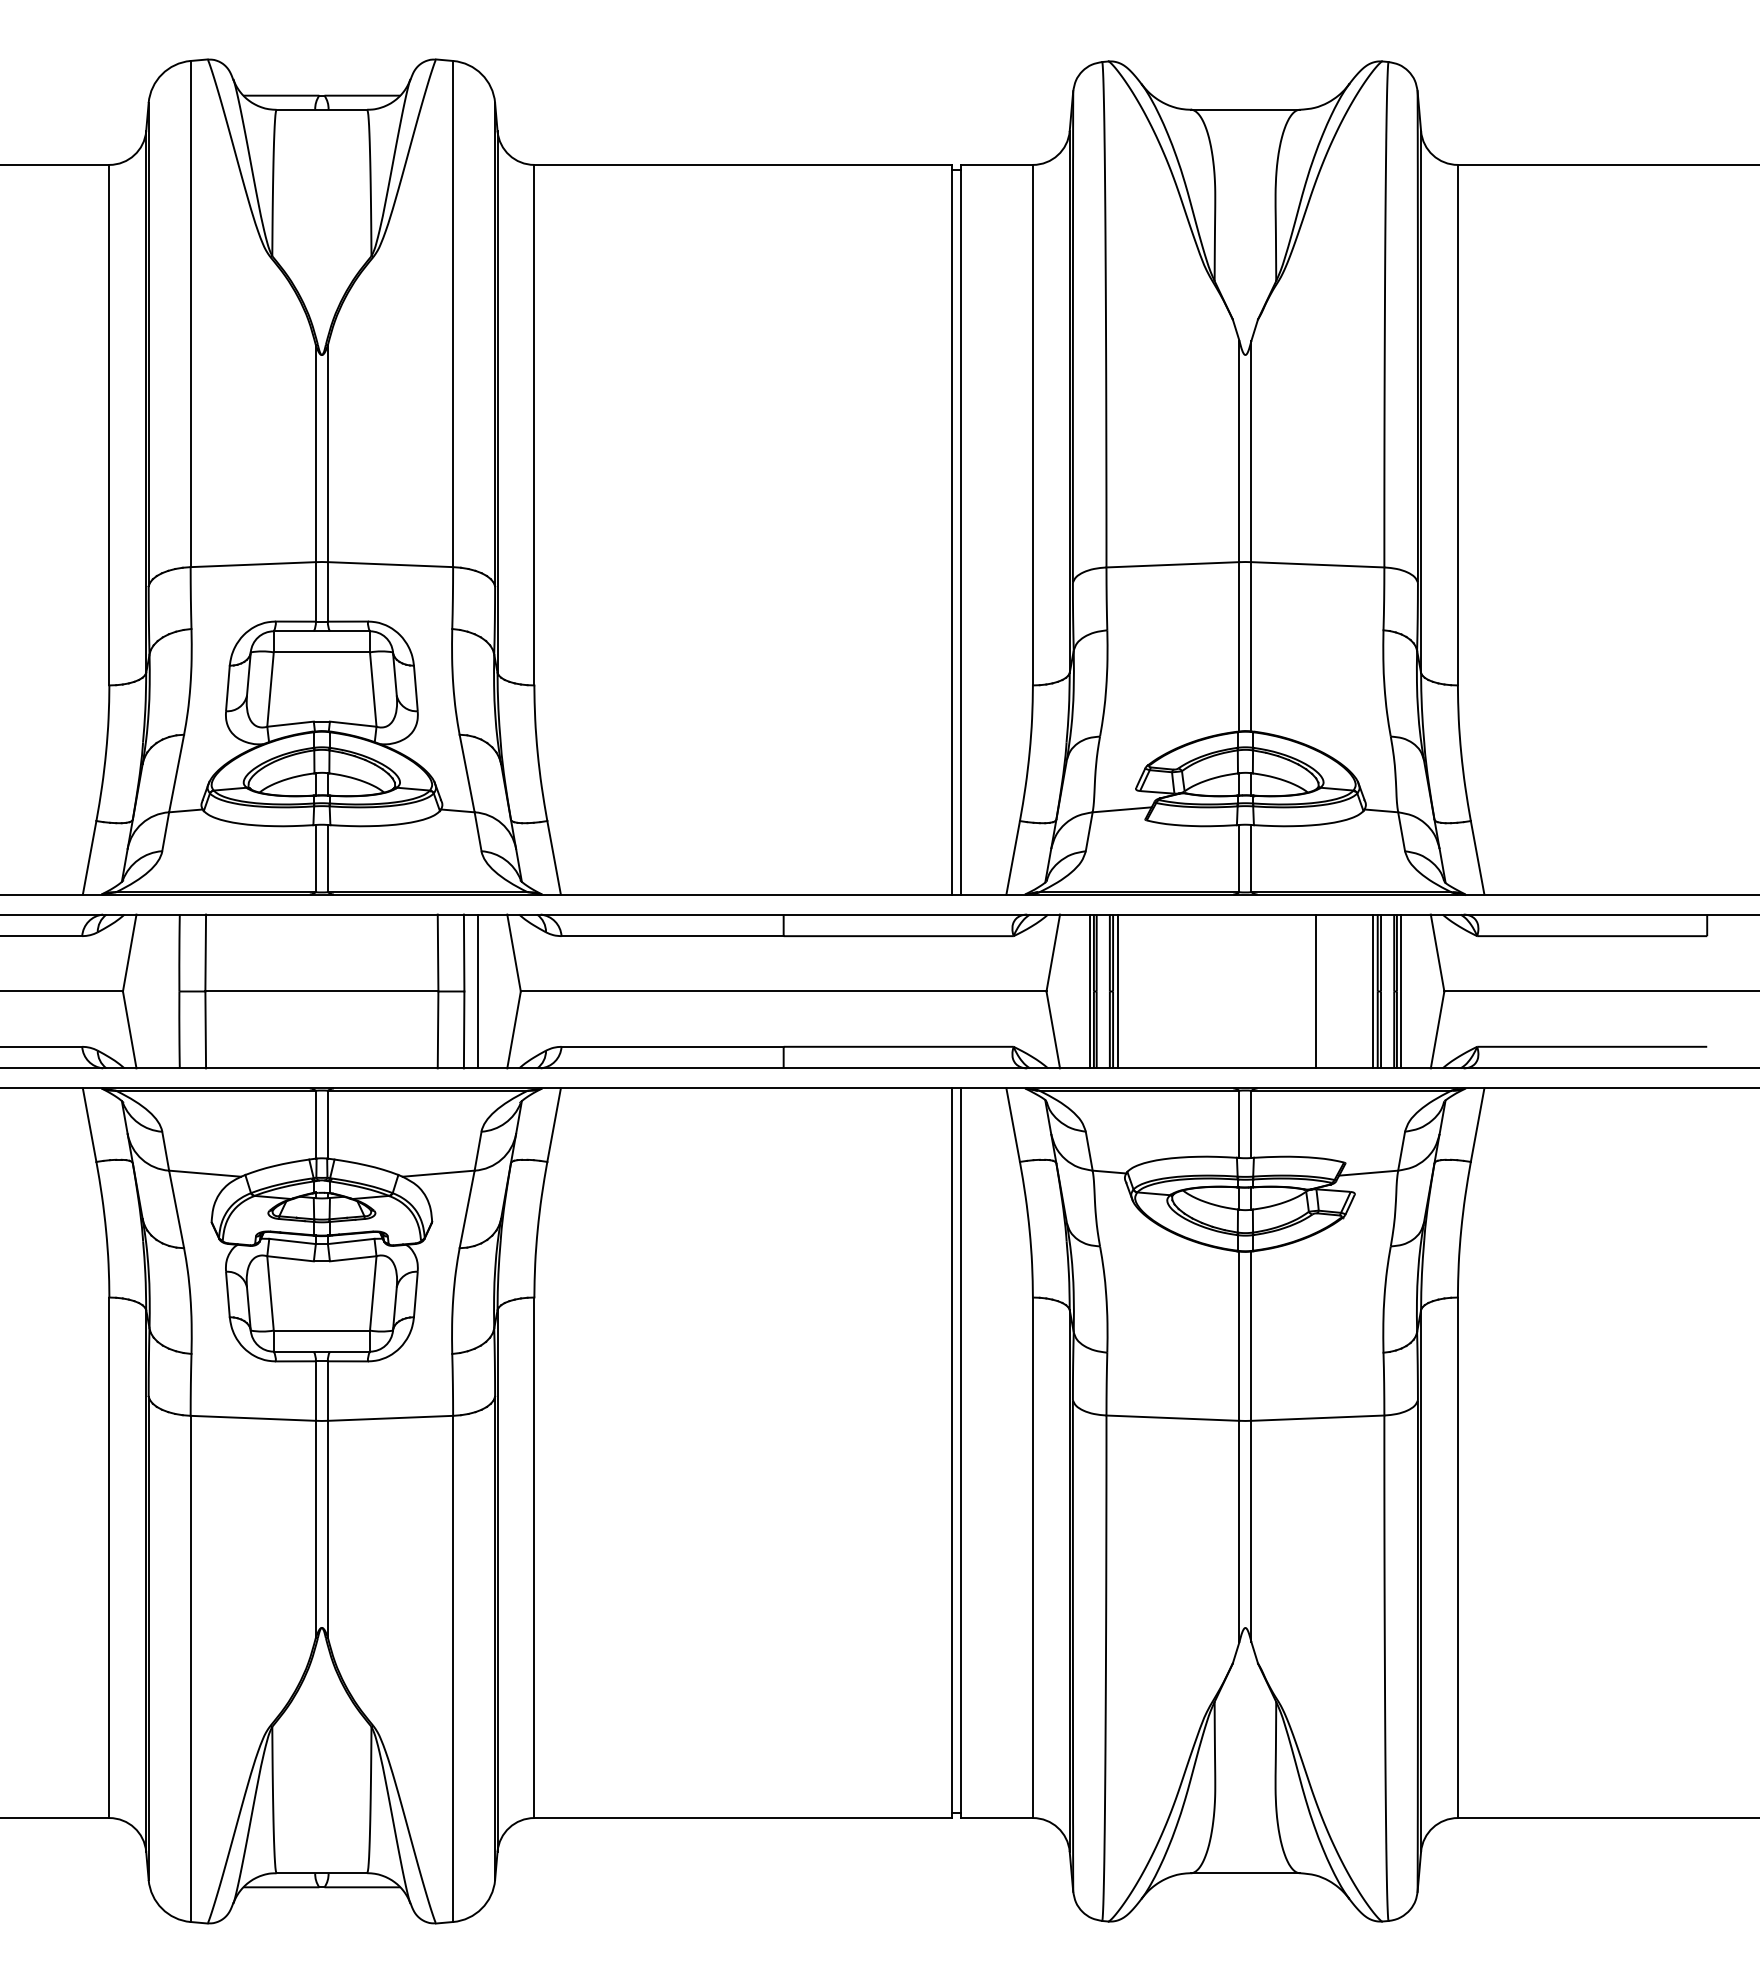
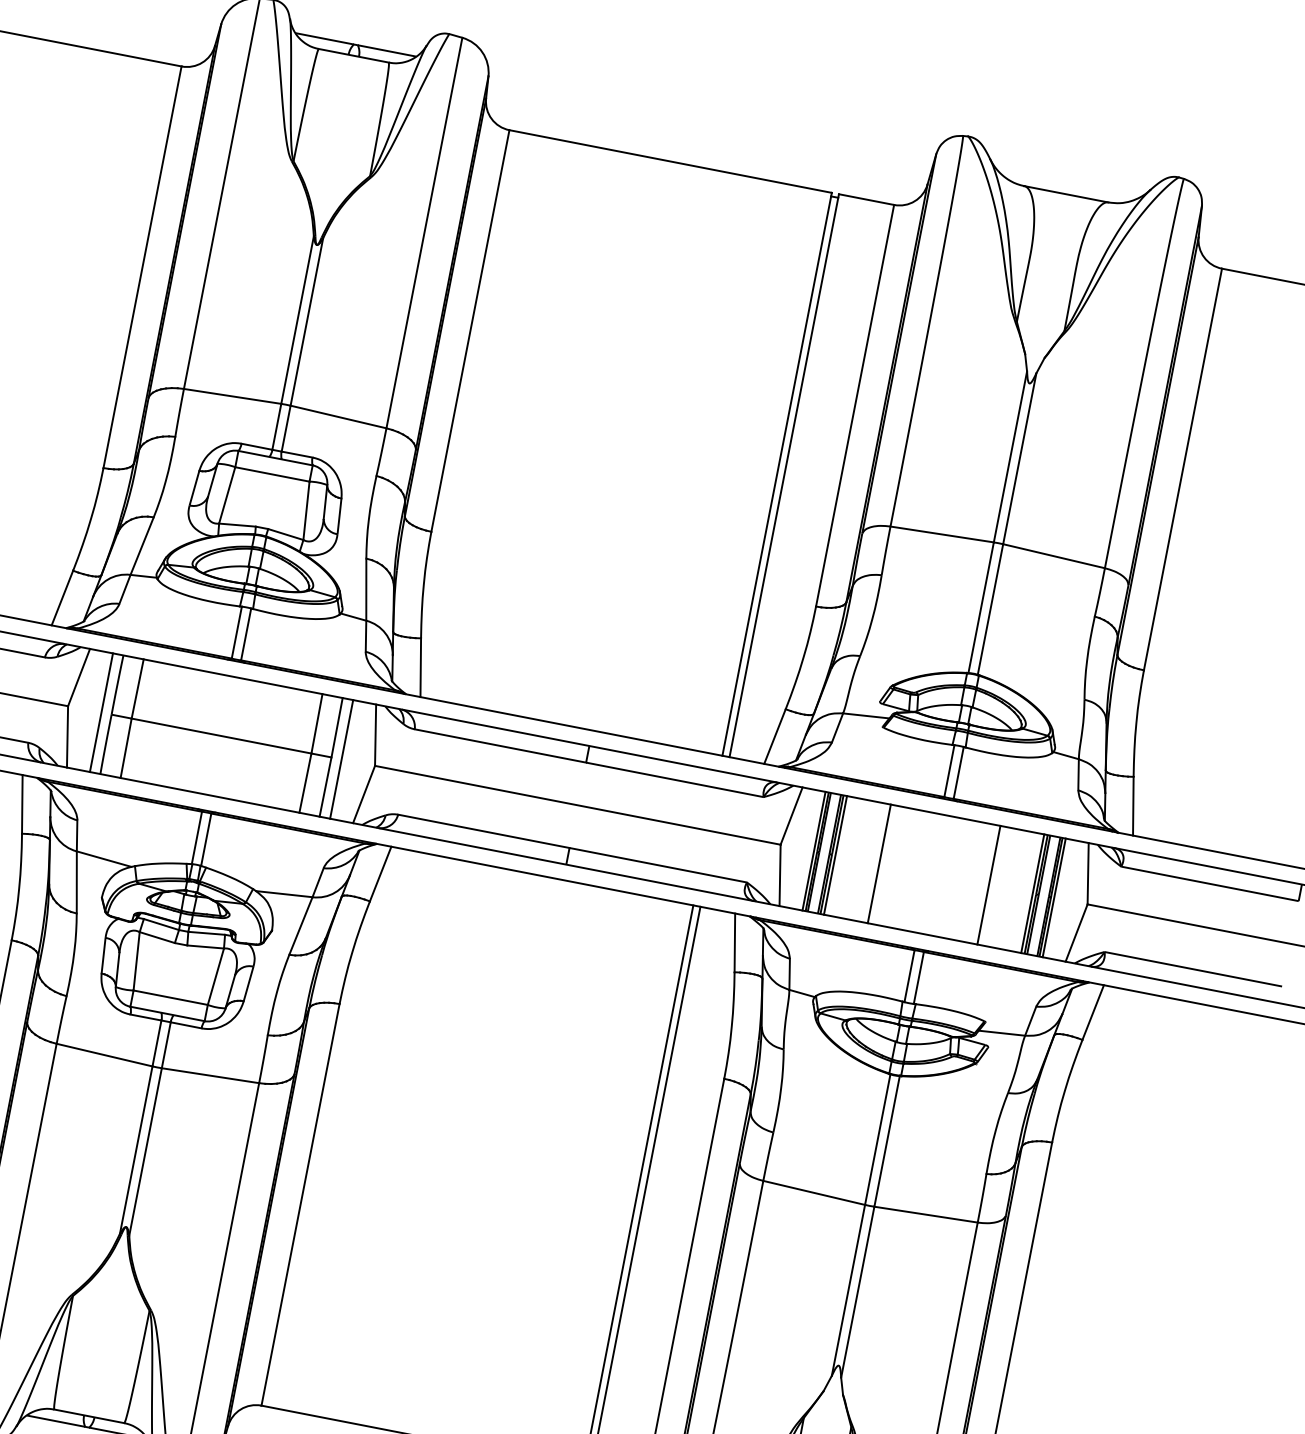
line: (166, 991) -> (101, 712), added
line: (1174, 991) -> (879, 863), added

